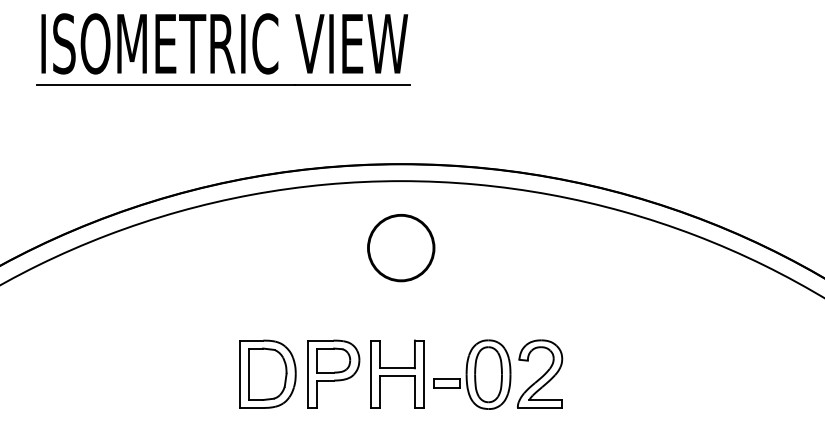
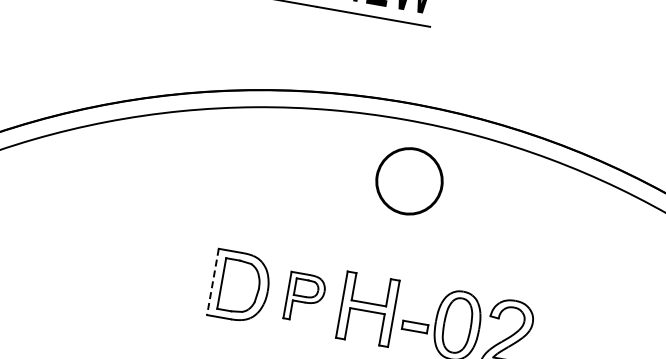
part: (401, 248) -> (409, 181), moved
part: (333, 373) -> (305, 297), size x0.7
line: (240, 374) -> (213, 282), solid -> dashed

